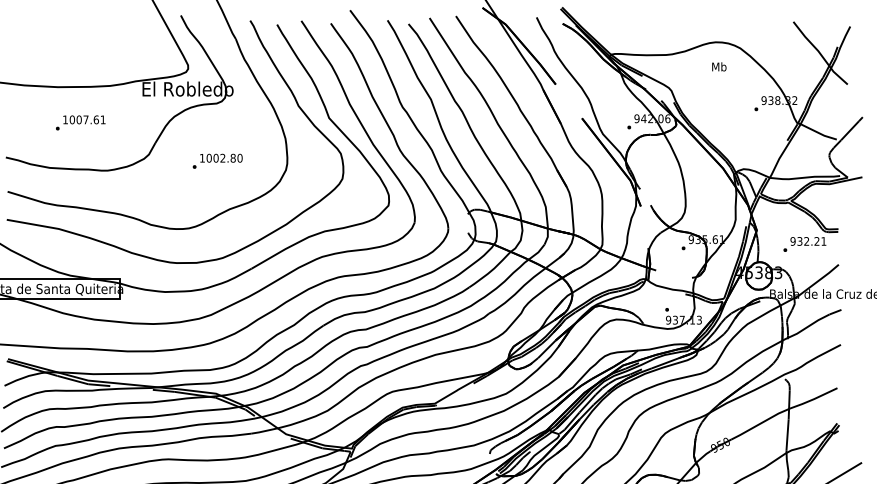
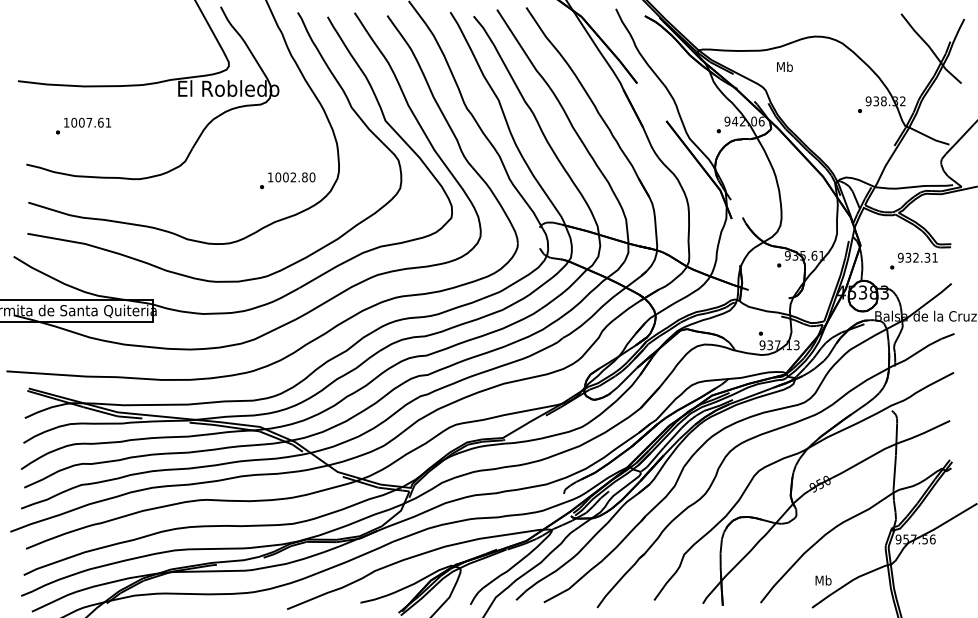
text: (718, 66) -> (784, 66), moved
text: (80, 122) -> (83, 125), moved
text: (217, 161) -> (287, 180), moved
text: (817, 241) -> (927, 257), 932.21 -> 932.31

